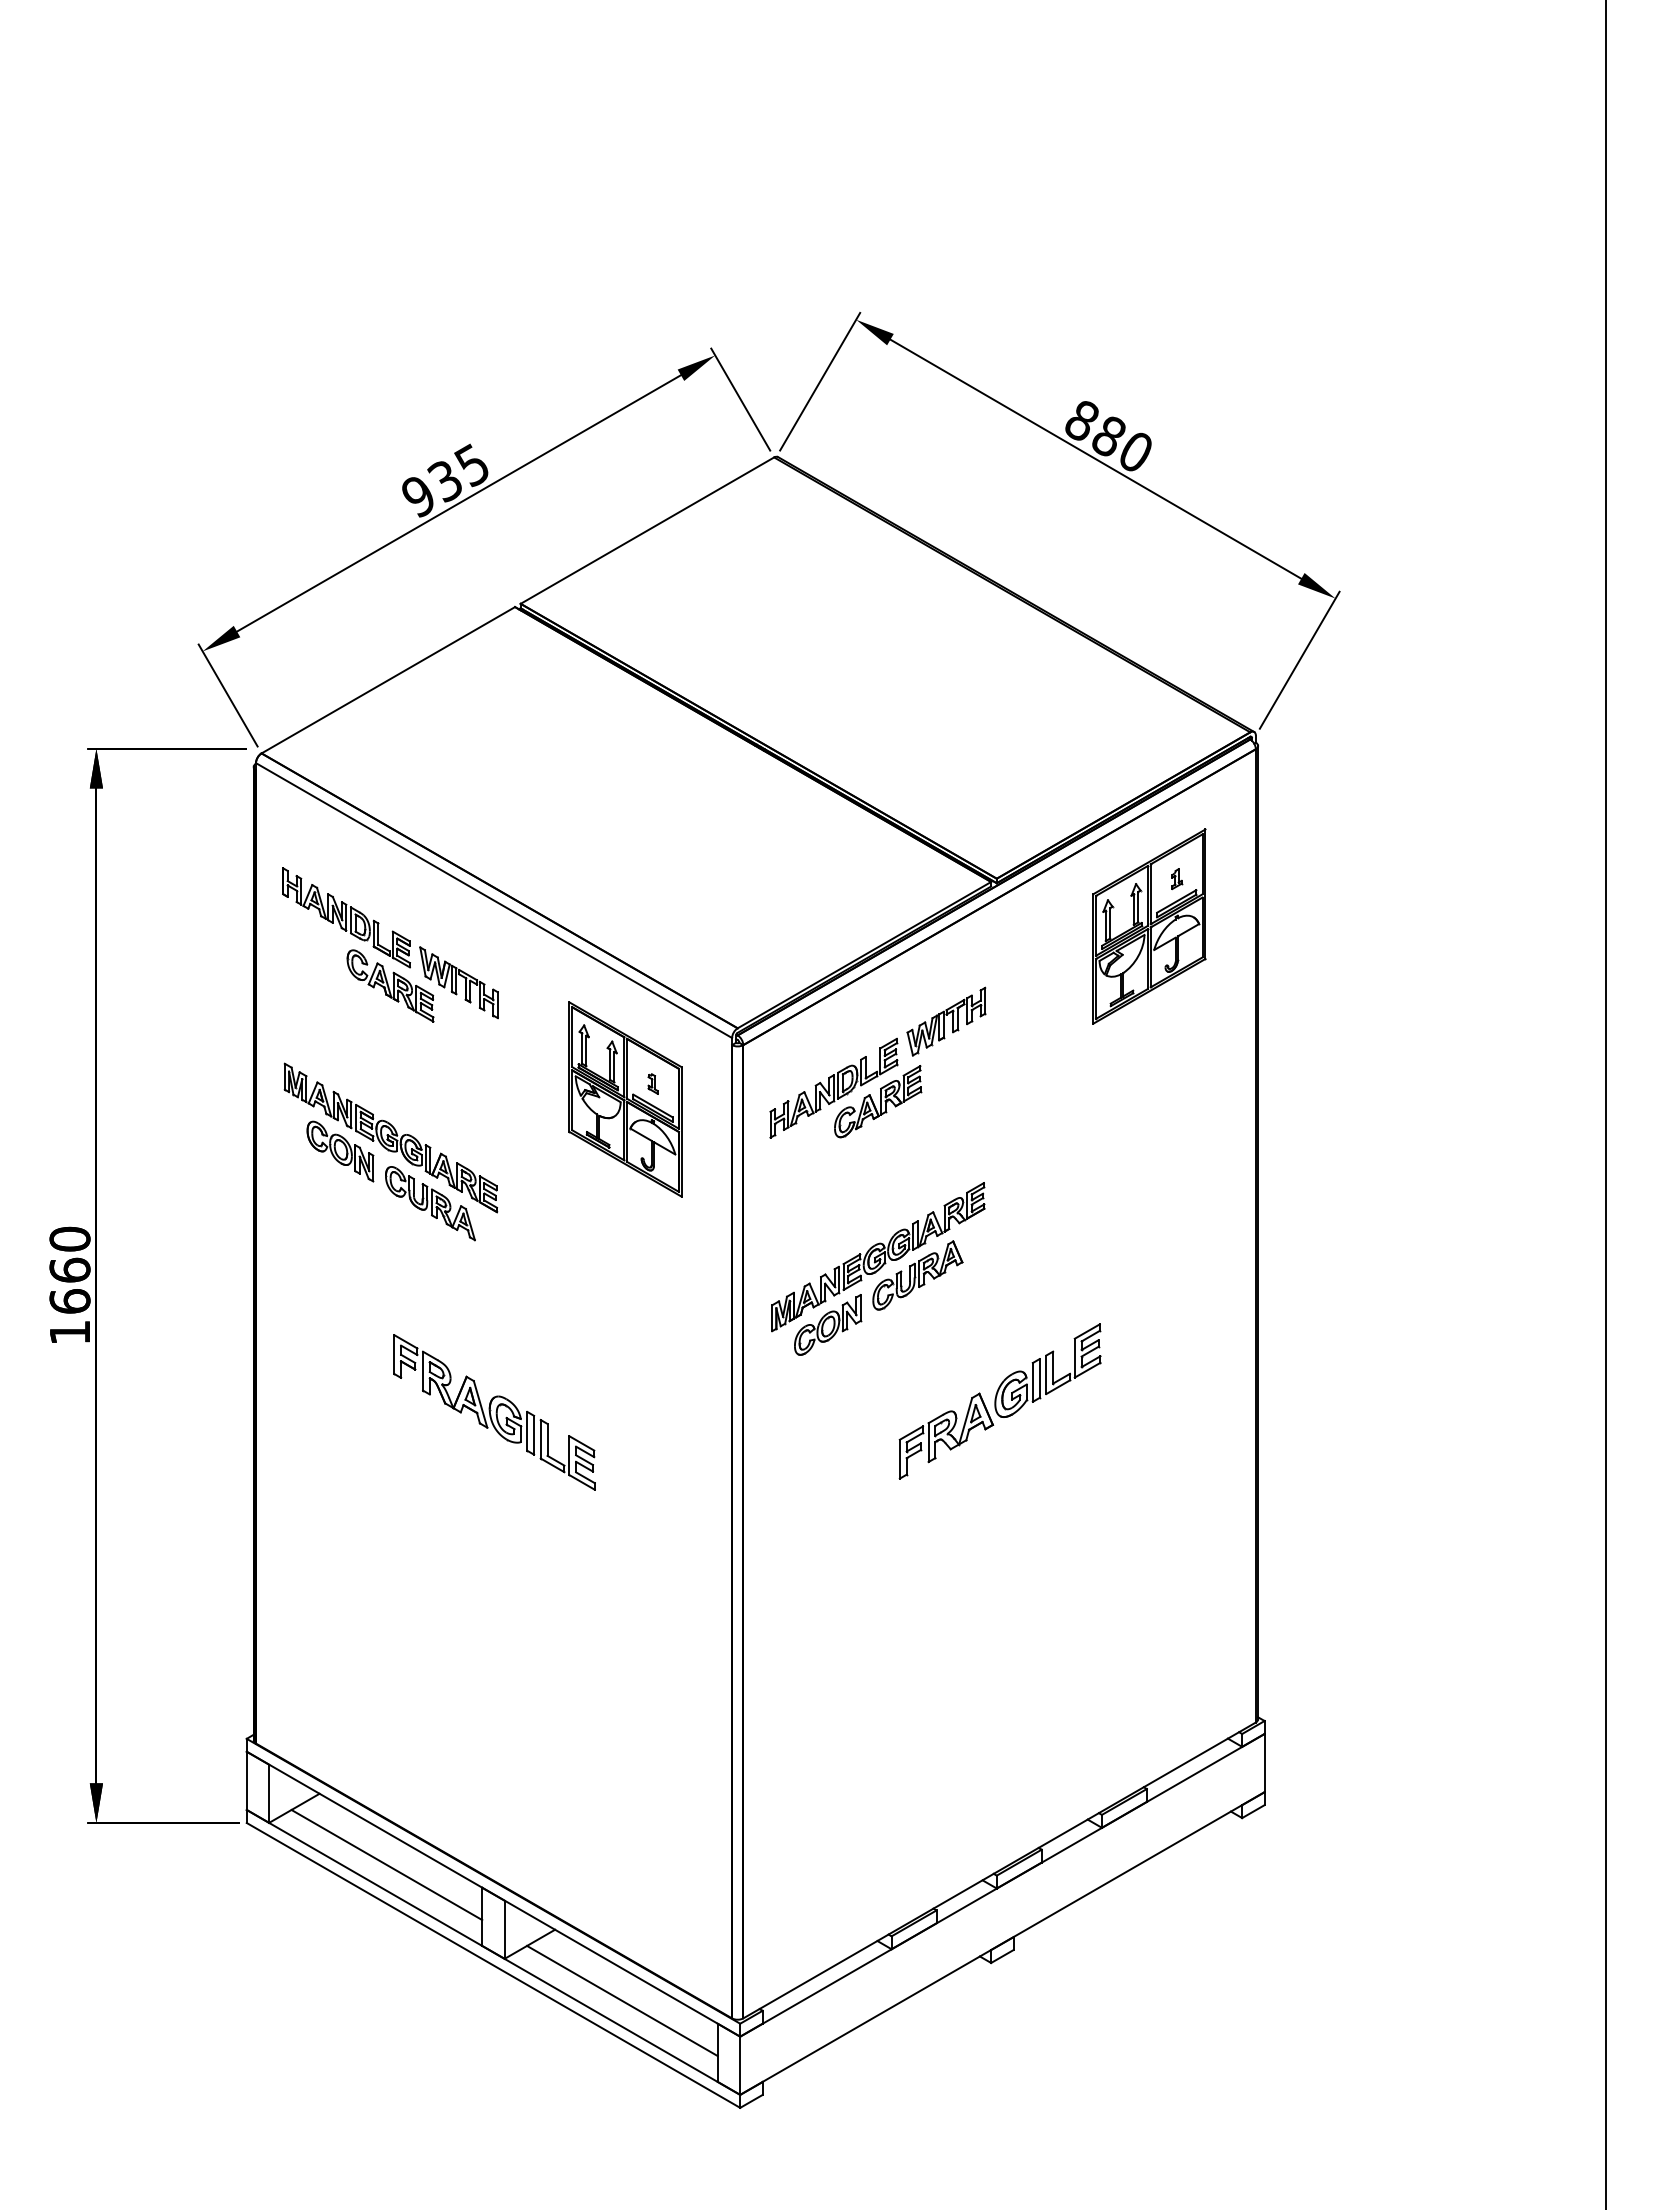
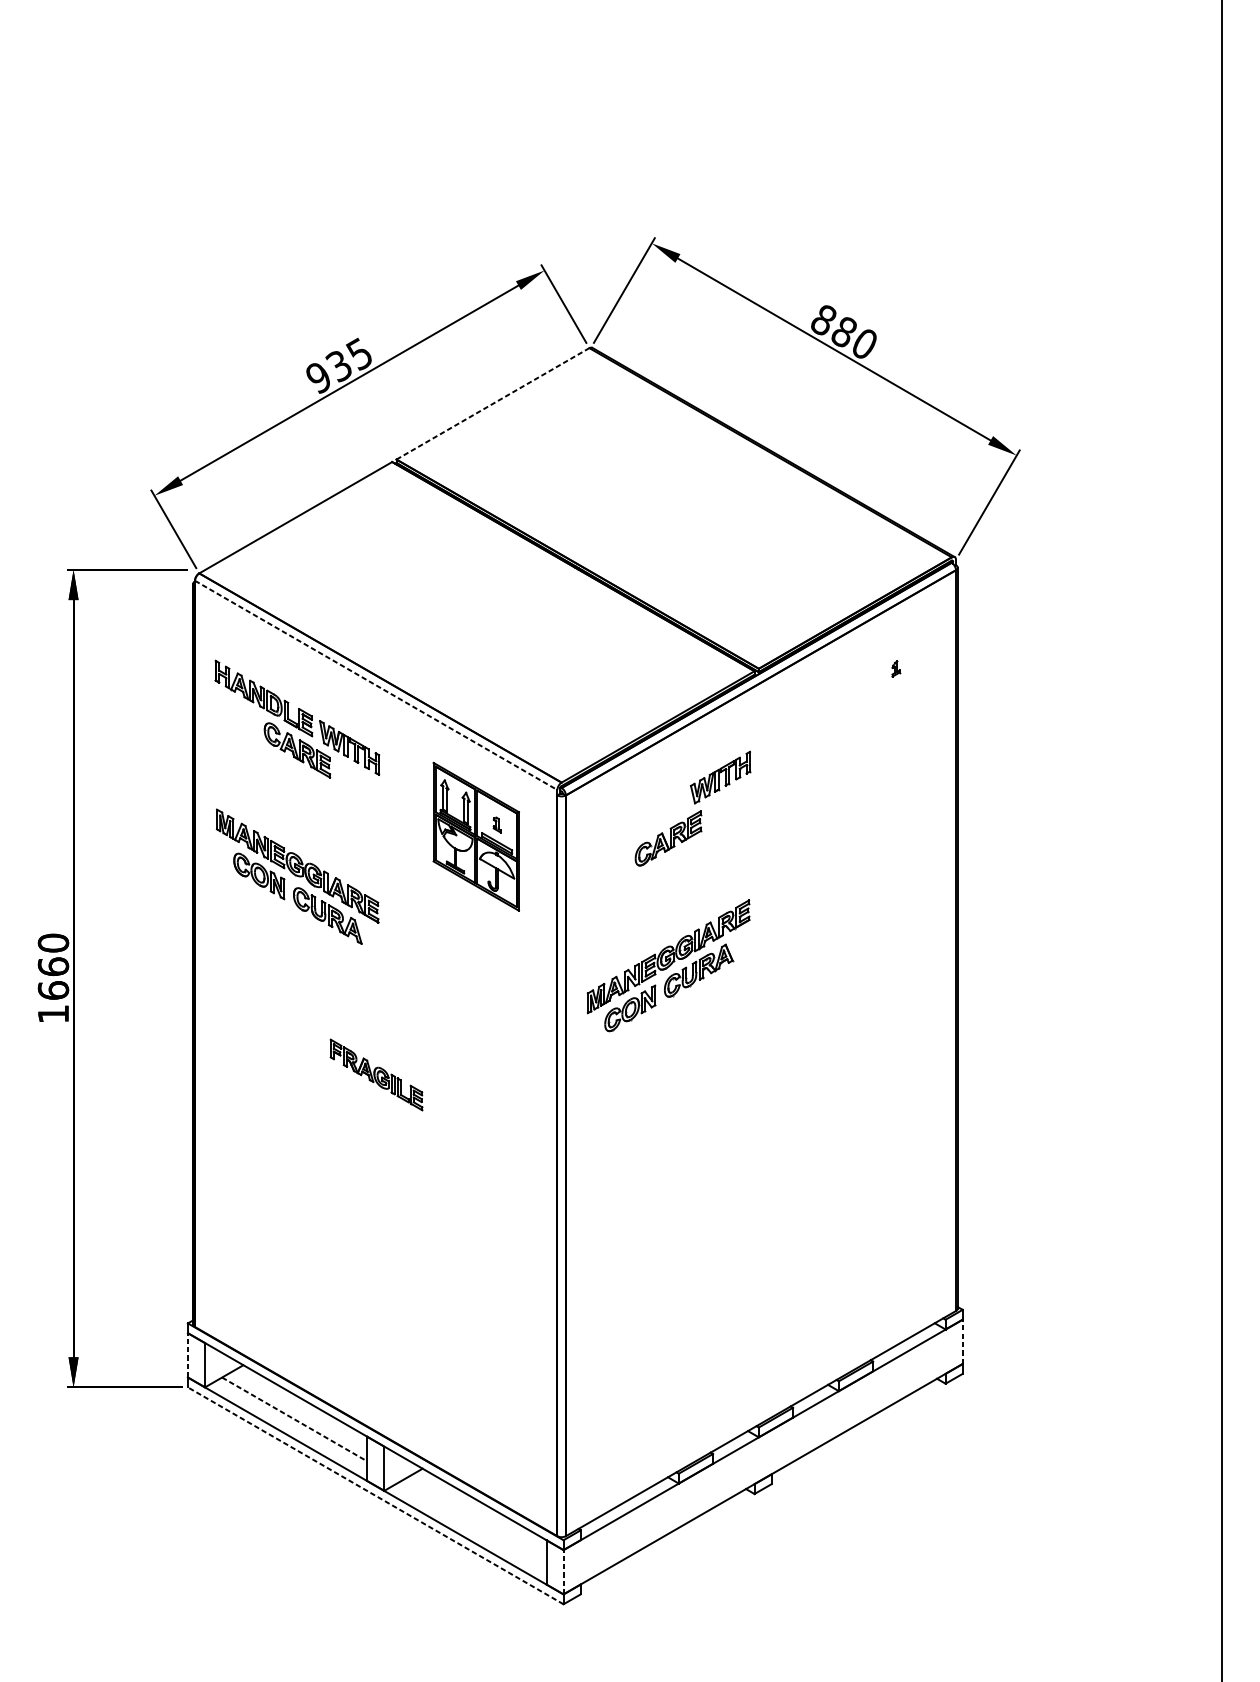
line: (647, 530) -> (493, 403), solid -> dashed
line: (494, 900) -> (376, 685), solid -> dashed
part: (1149, 926) -> (875, 705), removed
part: (833, 1087) -> (634, 827), removed
part: (999, 1401) -> (760, 1066), removed
part: (494, 1412) -> (376, 1075), size x0.6
line: (1264, 1762) -> (962, 1341), solid -> dashed
line: (246, 1780) -> (187, 1355), solid -> dashed
line: (387, 1865) -> (295, 1419), solid -> dashed
line: (493, 1965) -> (375, 1495), solid -> dashed
line: (622, 2000) -> (473, 1522), removed
line: (740, 2065) -> (563, 1572), solid -> dashed

